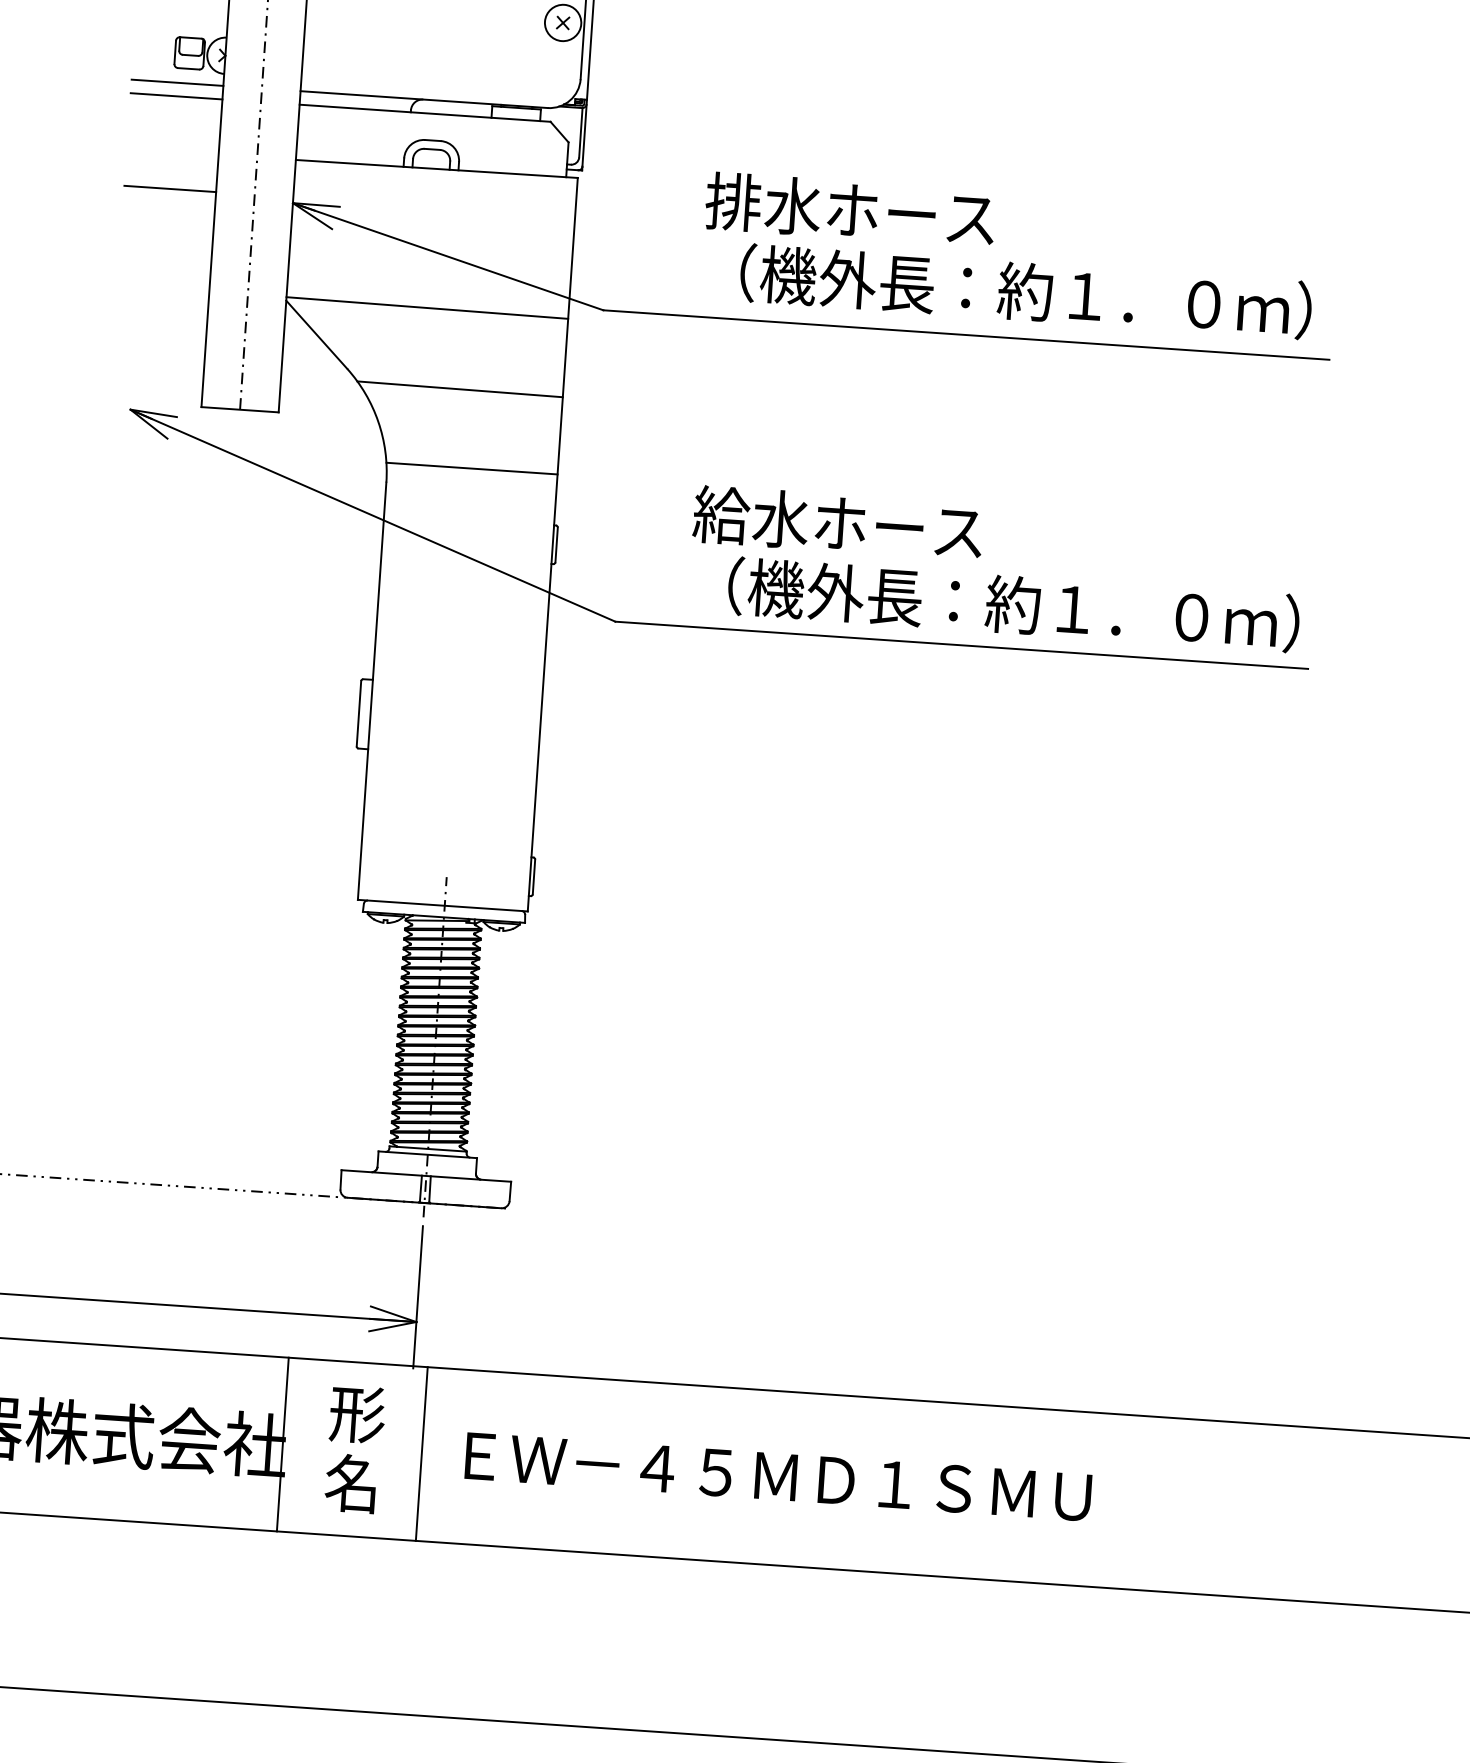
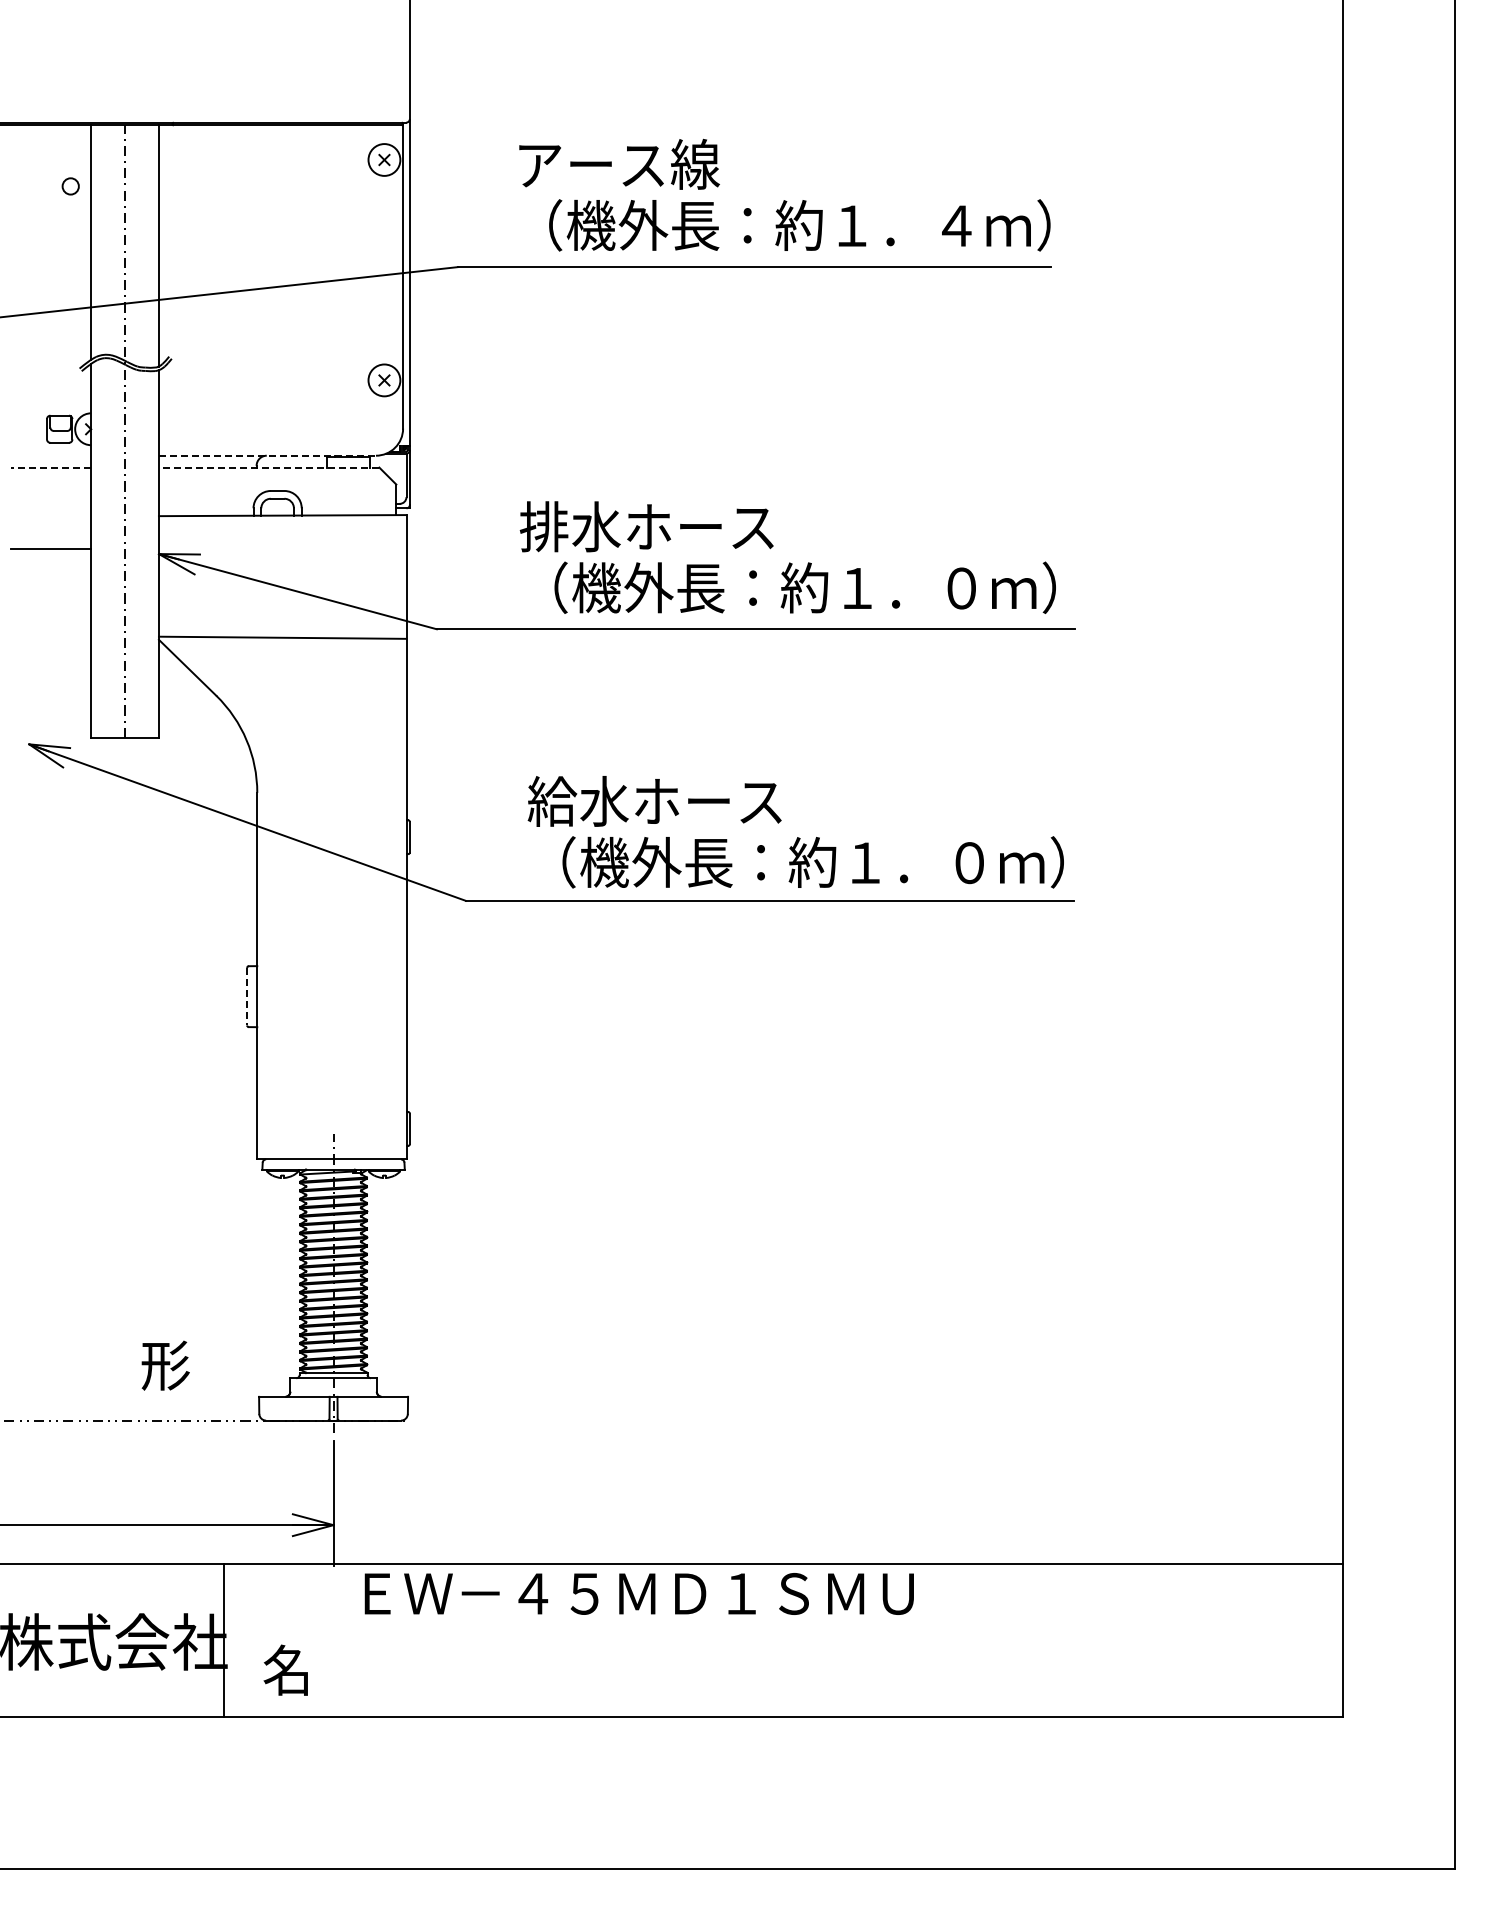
line: (177, 82) -> (50, 455), removed
line: (176, 96) -> (50, 467), solid -> dashed
line: (424, 99) -> (267, 455), solid -> dashed
line: (424, 113) -> (268, 467), solid -> dashed
line: (459, 388) -> (315, 706), removed
line: (472, 468) -> (331, 775), removed
line: (359, 713) -> (247, 996), solid -> dashed
text: (357, 1414) -> (165, 1365), moved
line: (422, 1453) -> (346, 1639), removed
text: (777, 1476) -> (638, 1593), moved

